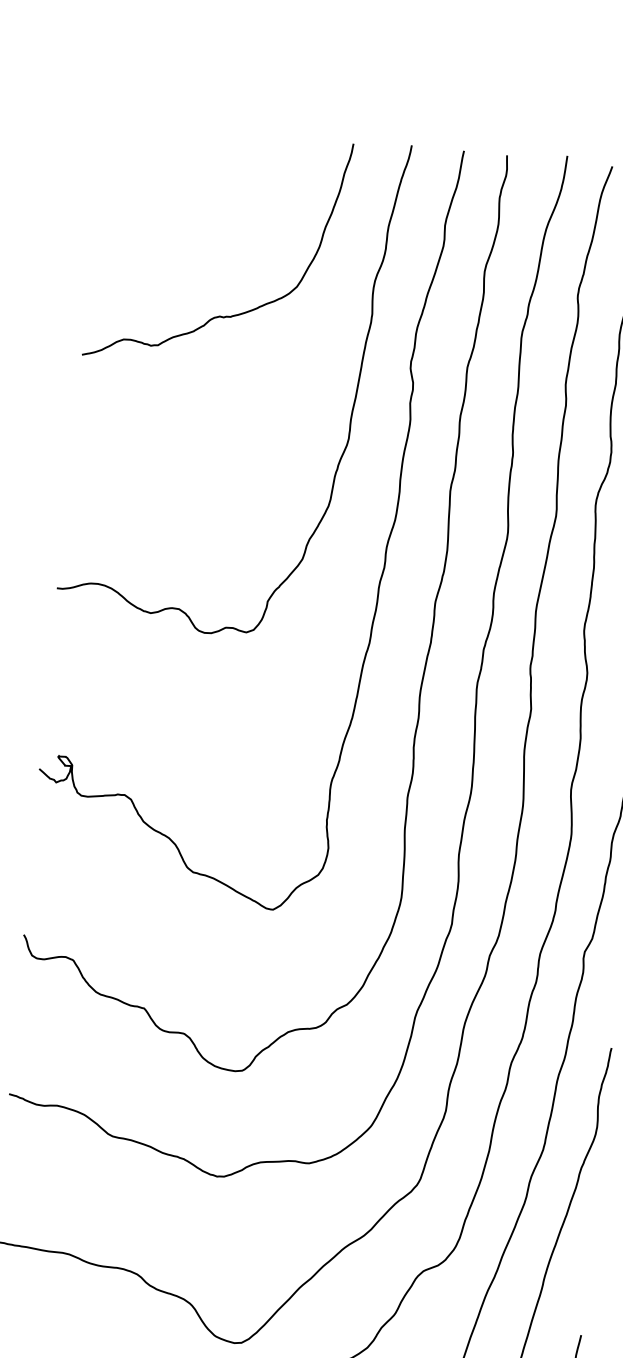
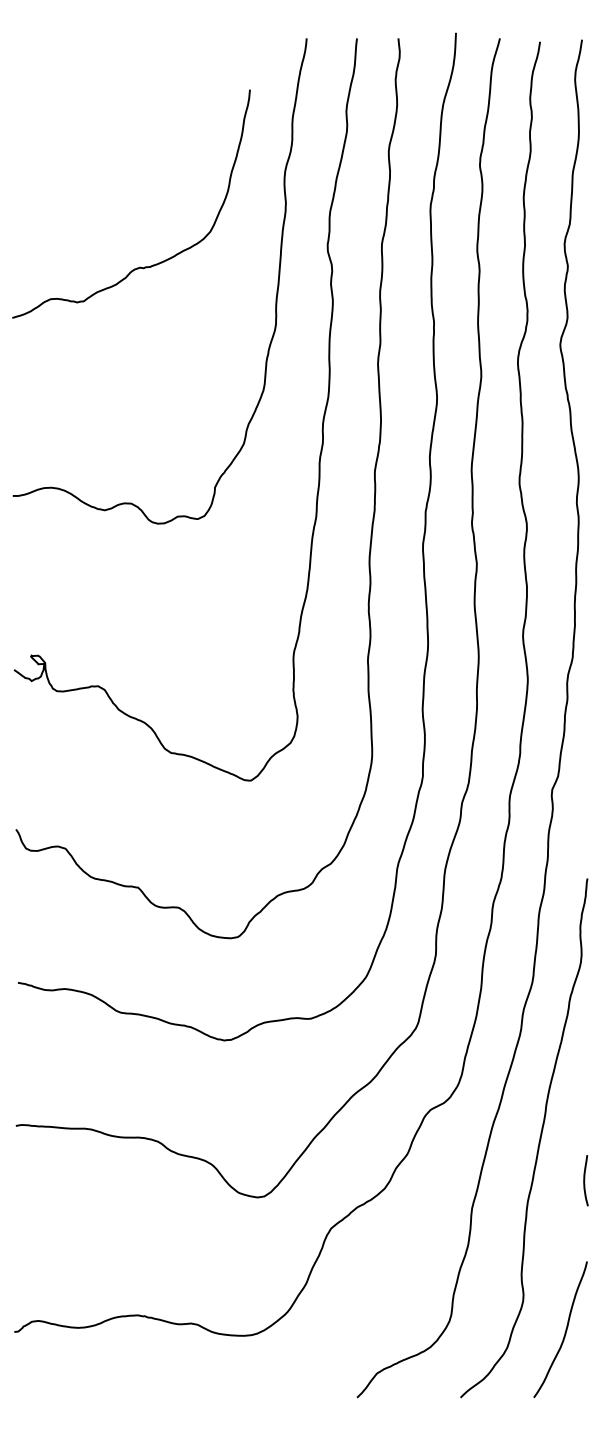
curve: (219, 315) -> (139, 266), moved

